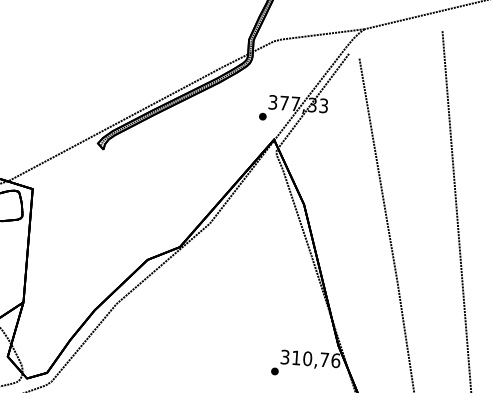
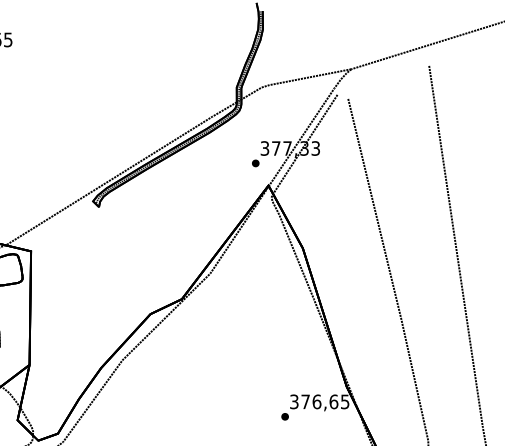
text: (316, 358) -> (325, 401), 310,76 -> 376,65

